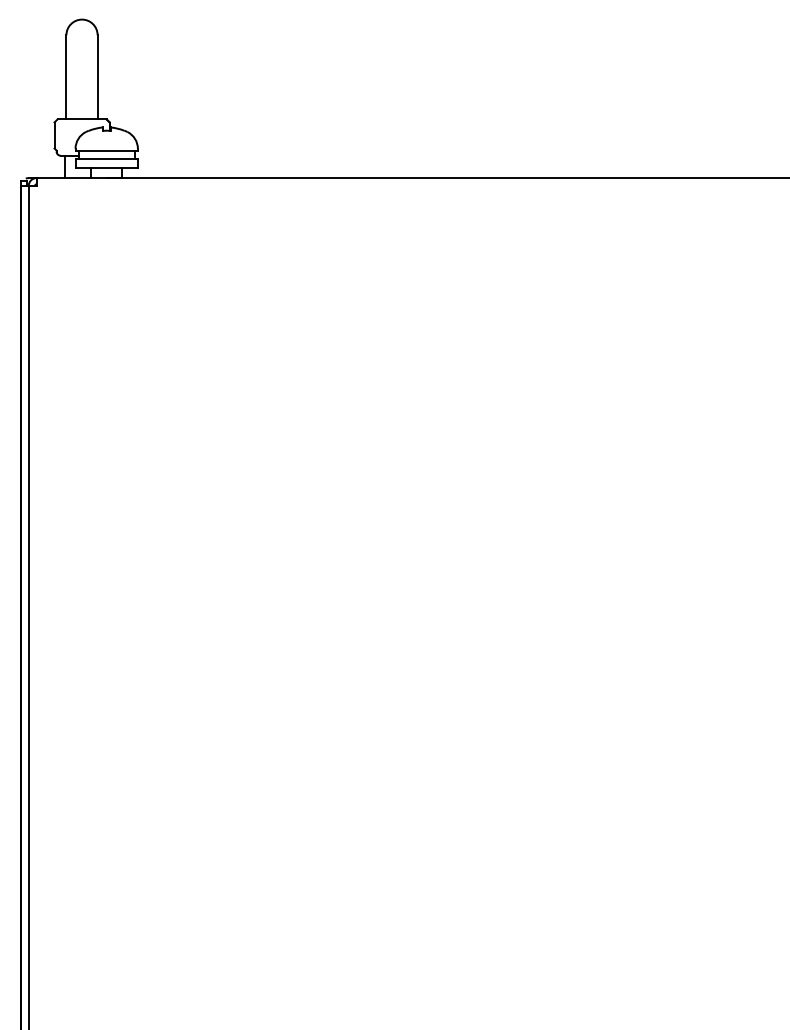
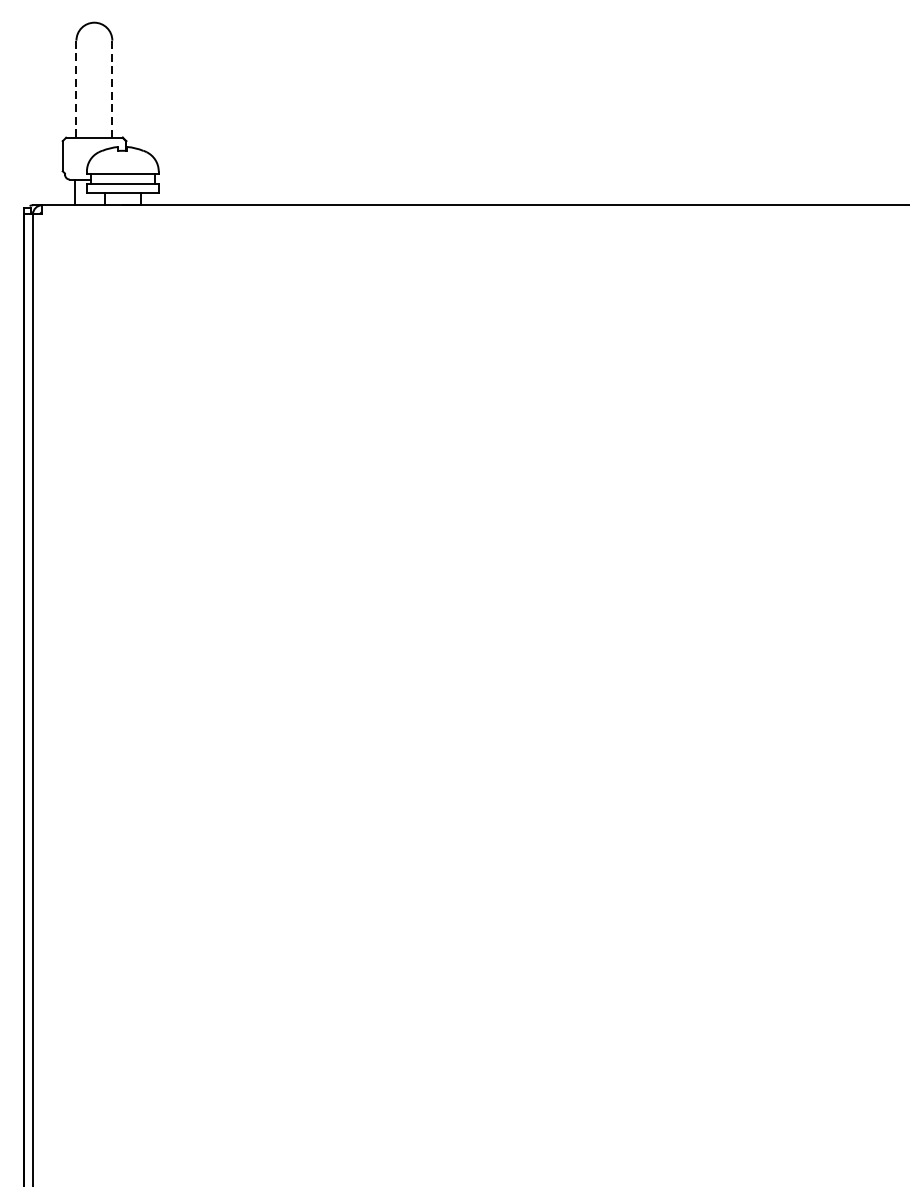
line: (97, 76) -> (112, 88), solid -> dashed
line: (66, 77) -> (76, 89), solid -> dashed

